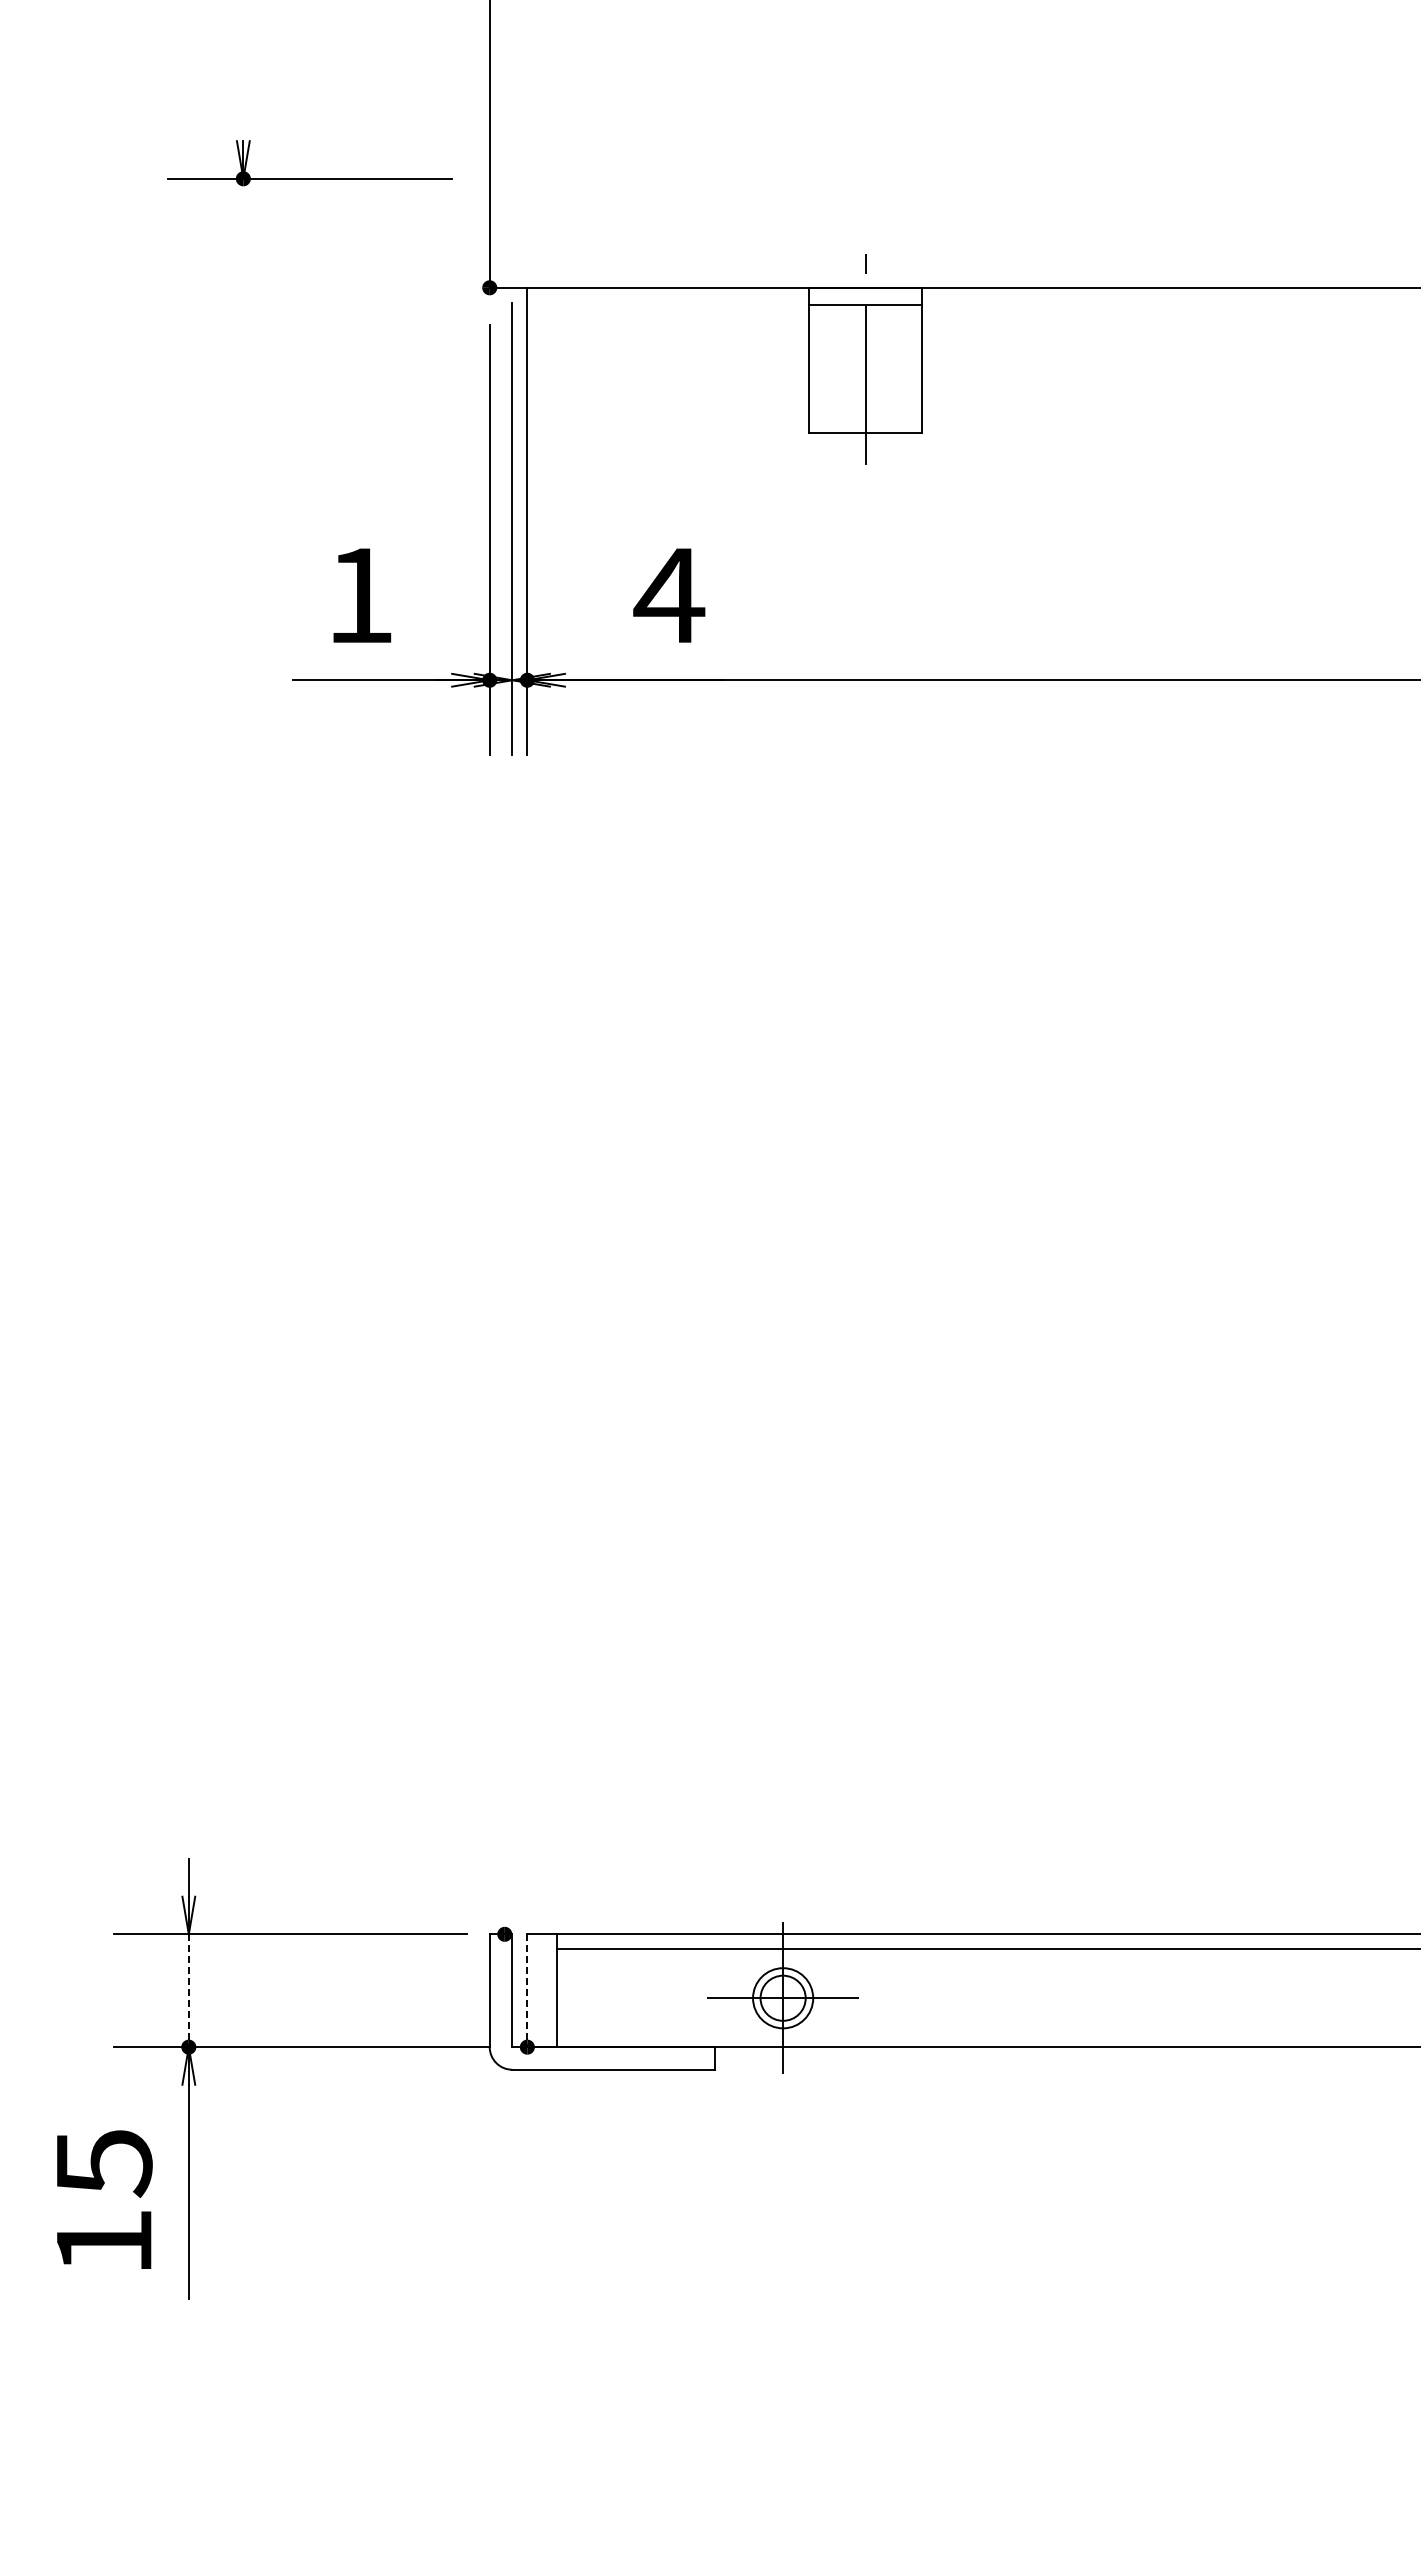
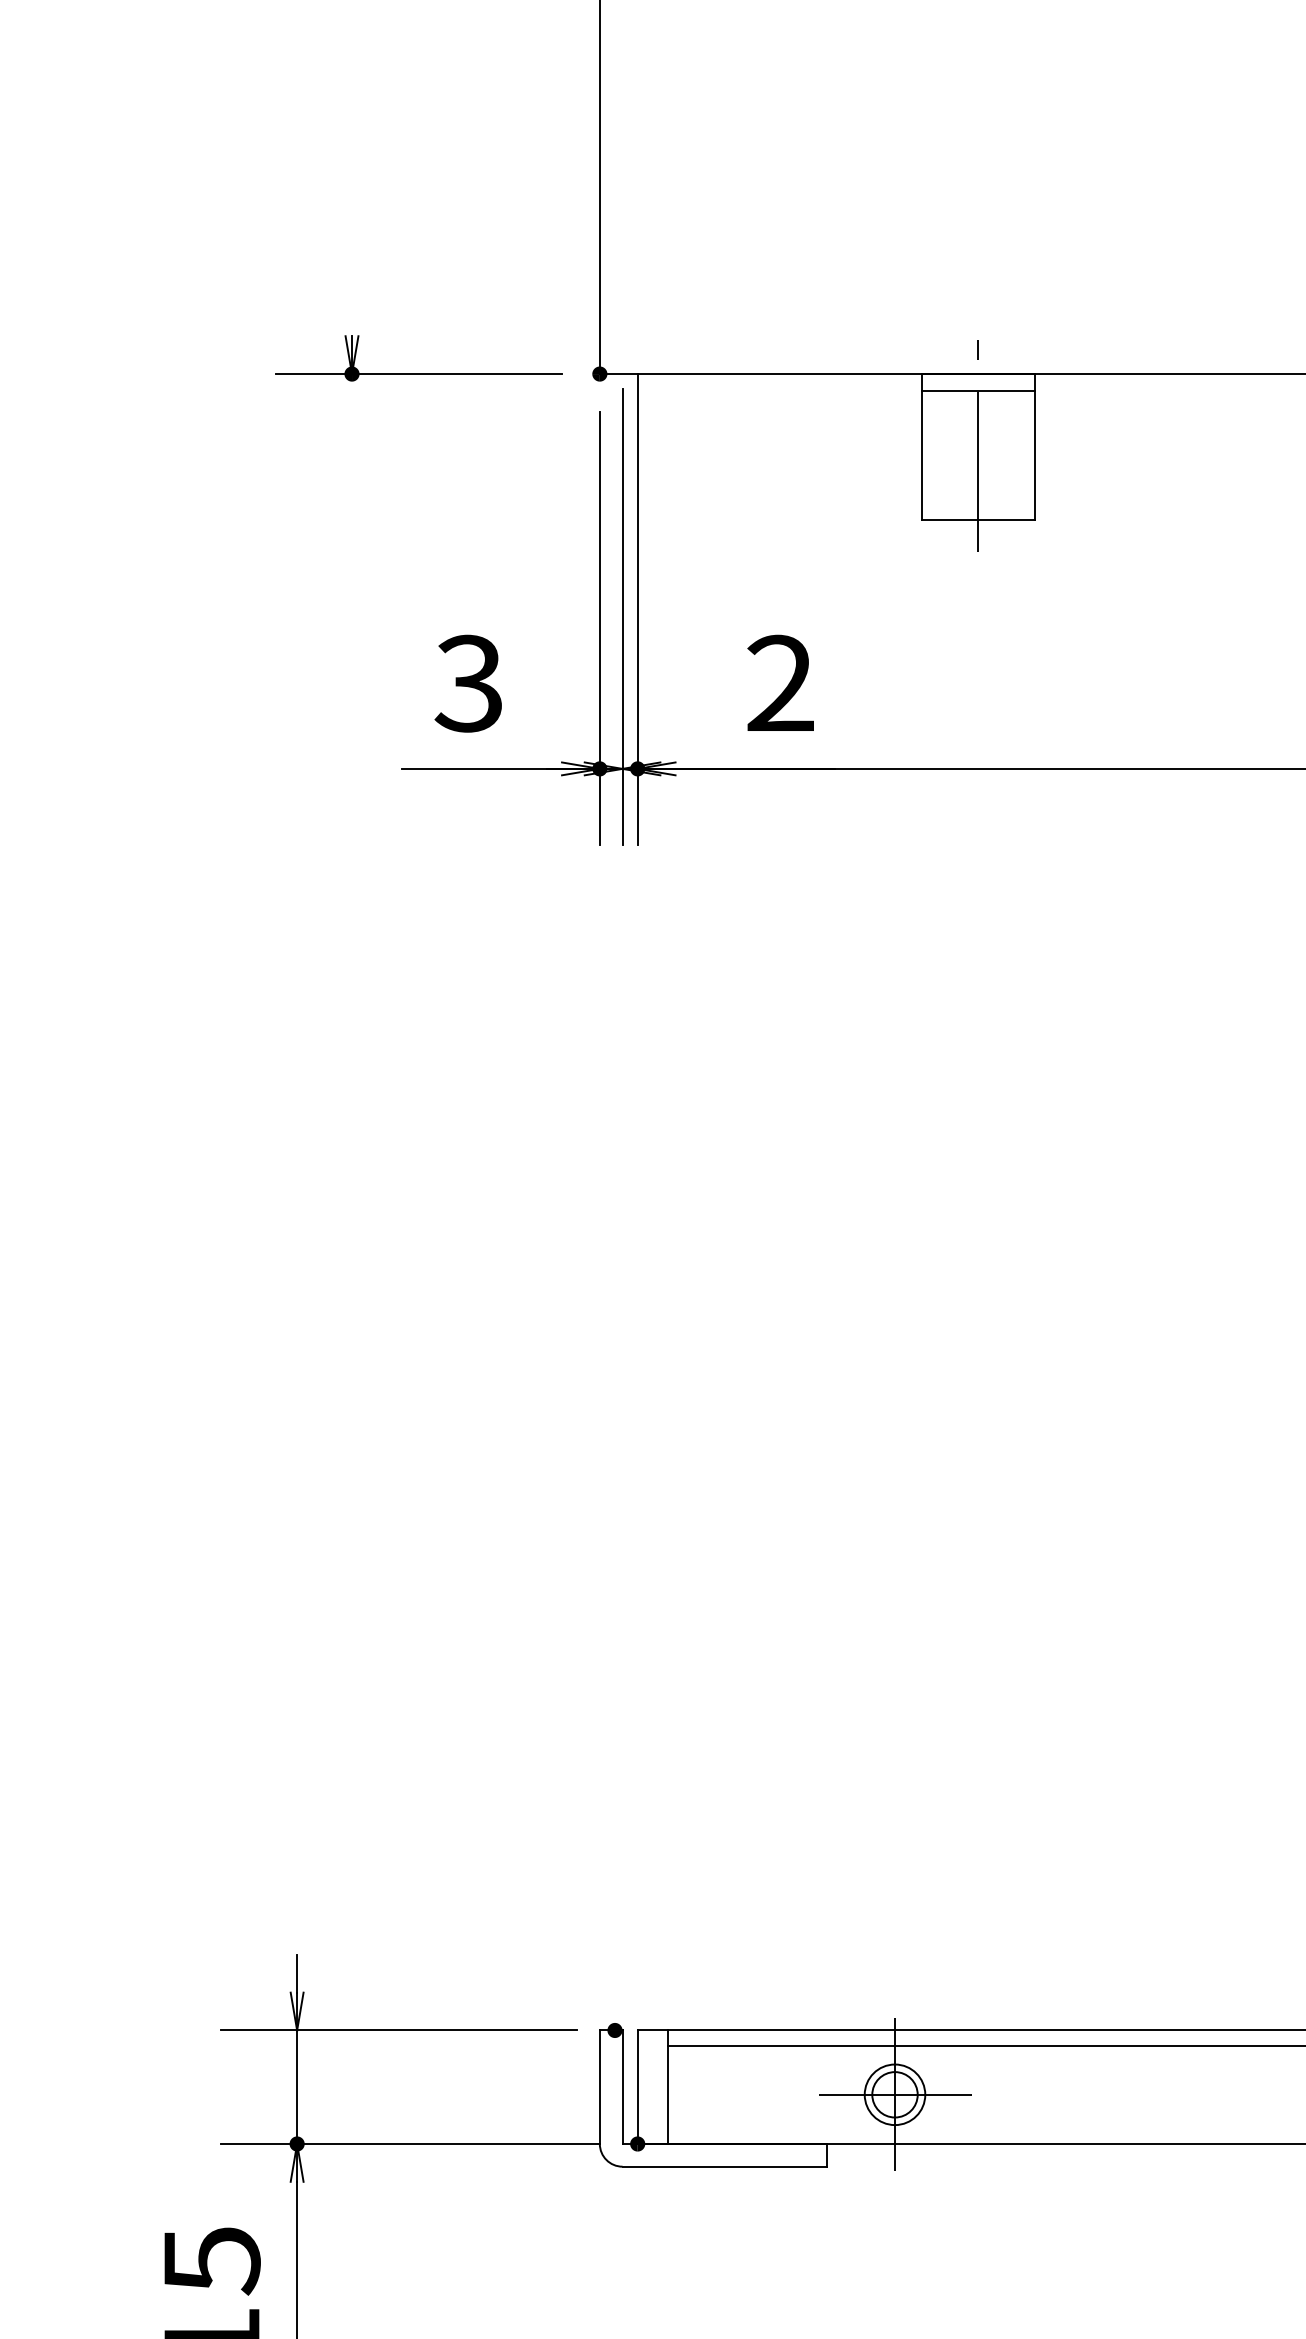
part: (309, 178) -> (418, 373), moved
text: (669, 594) -> (780, 682), 4 -> 2
text: (358, 595) -> (467, 683), 1 -> 3
line: (188, 1991) -> (296, 2087), dashed -> solid
line: (527, 1991) -> (637, 2087), dashed -> solid

